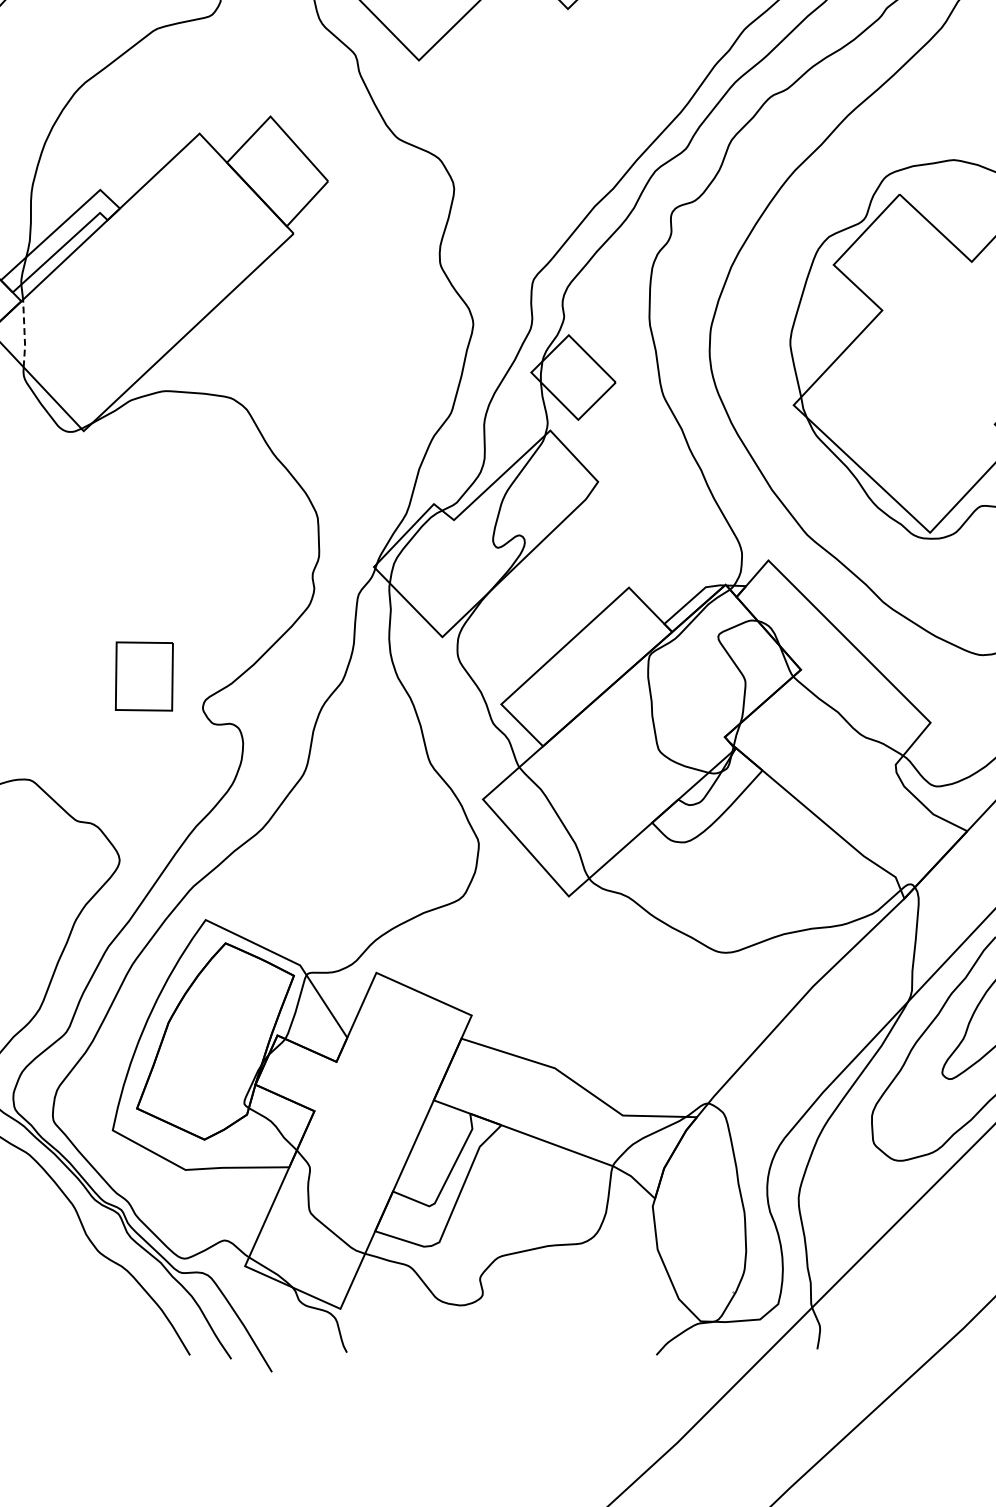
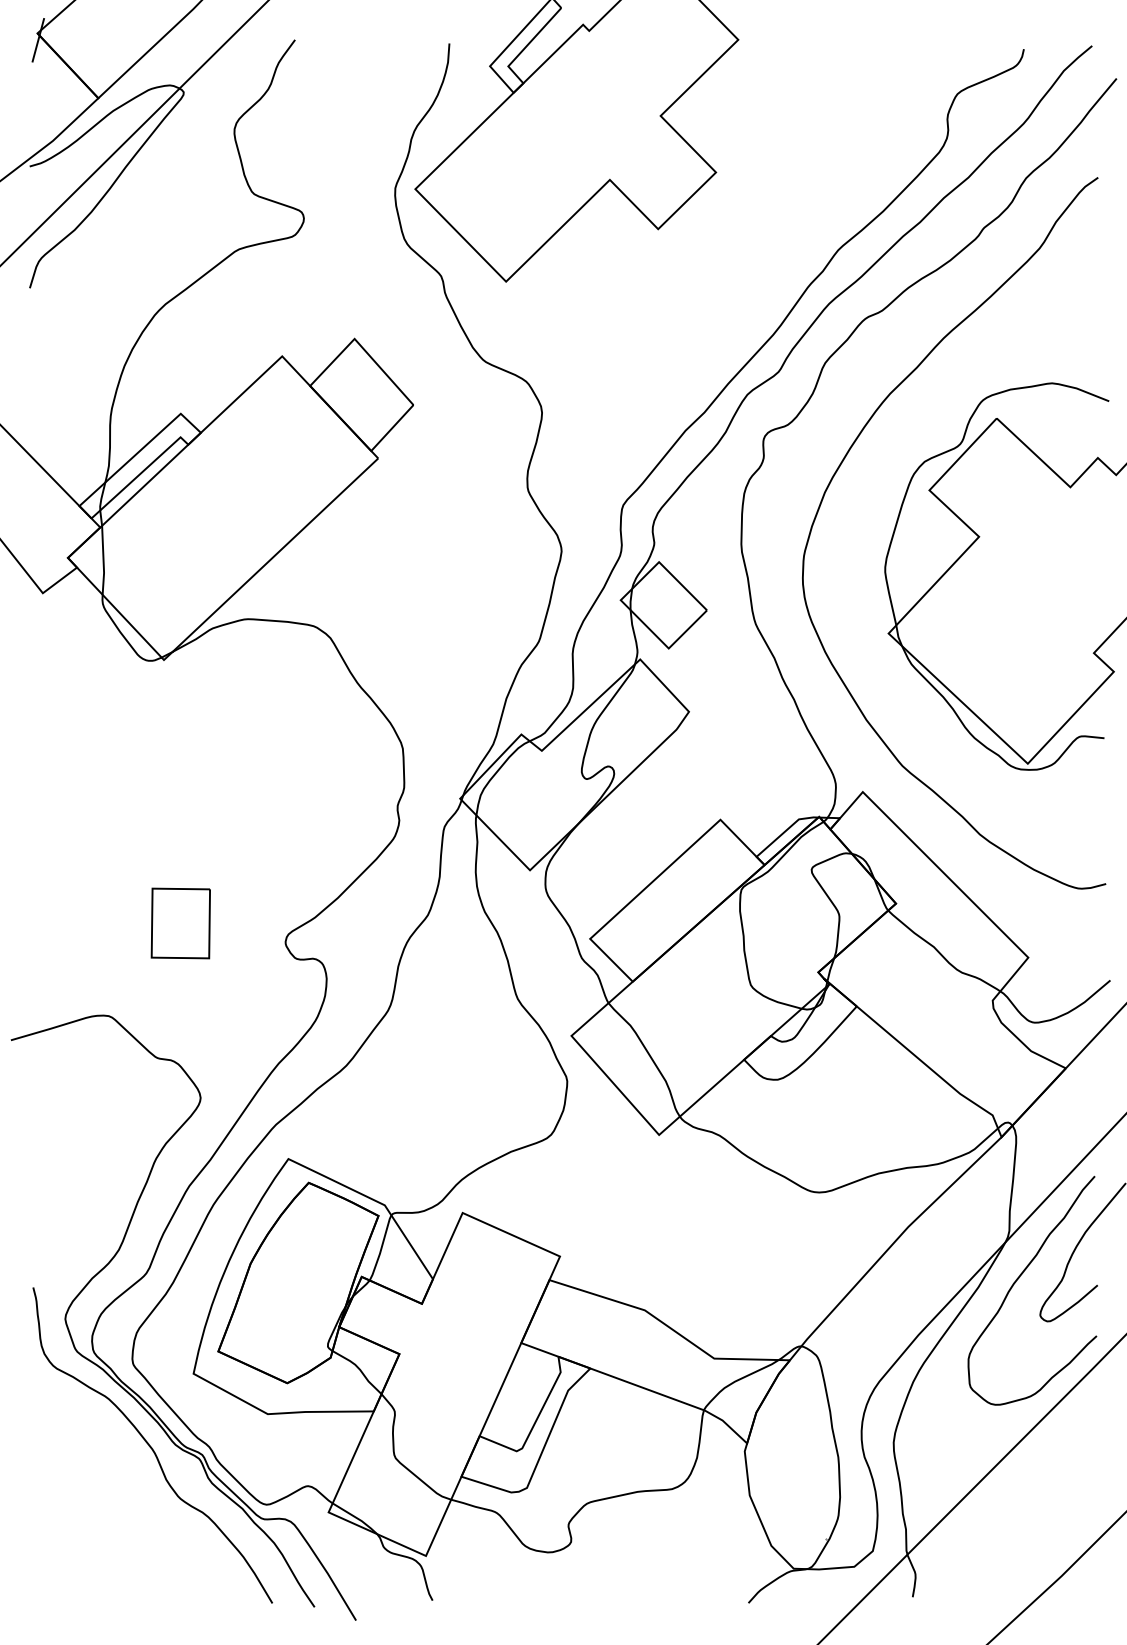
line: (24, 333) -> (103, 560), dashed -> solid
part: (144, 676) -> (180, 923), moved

